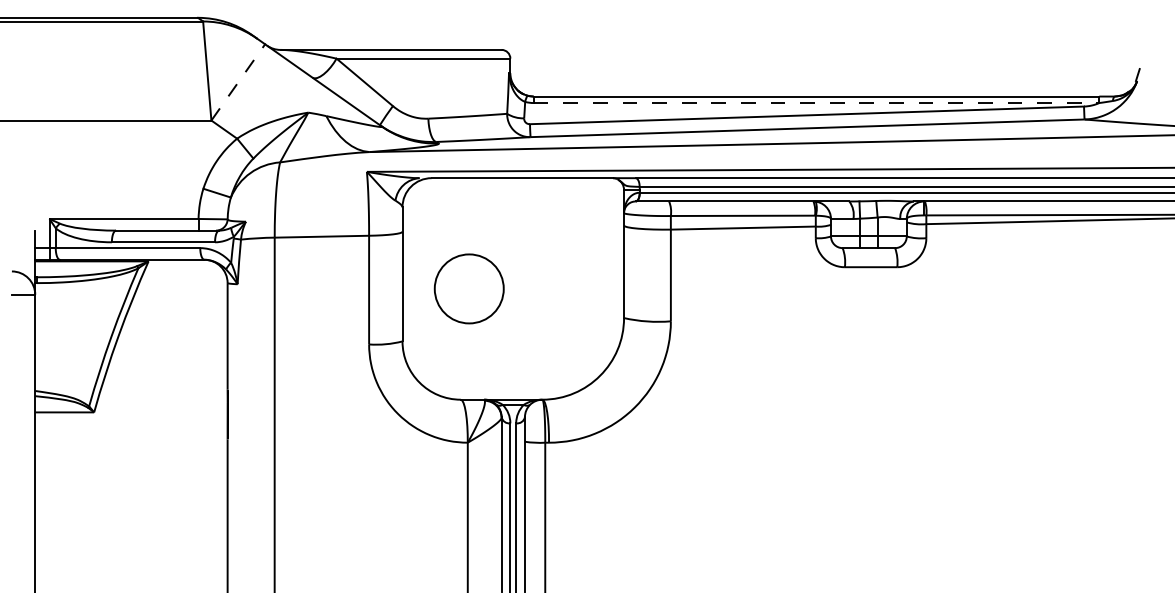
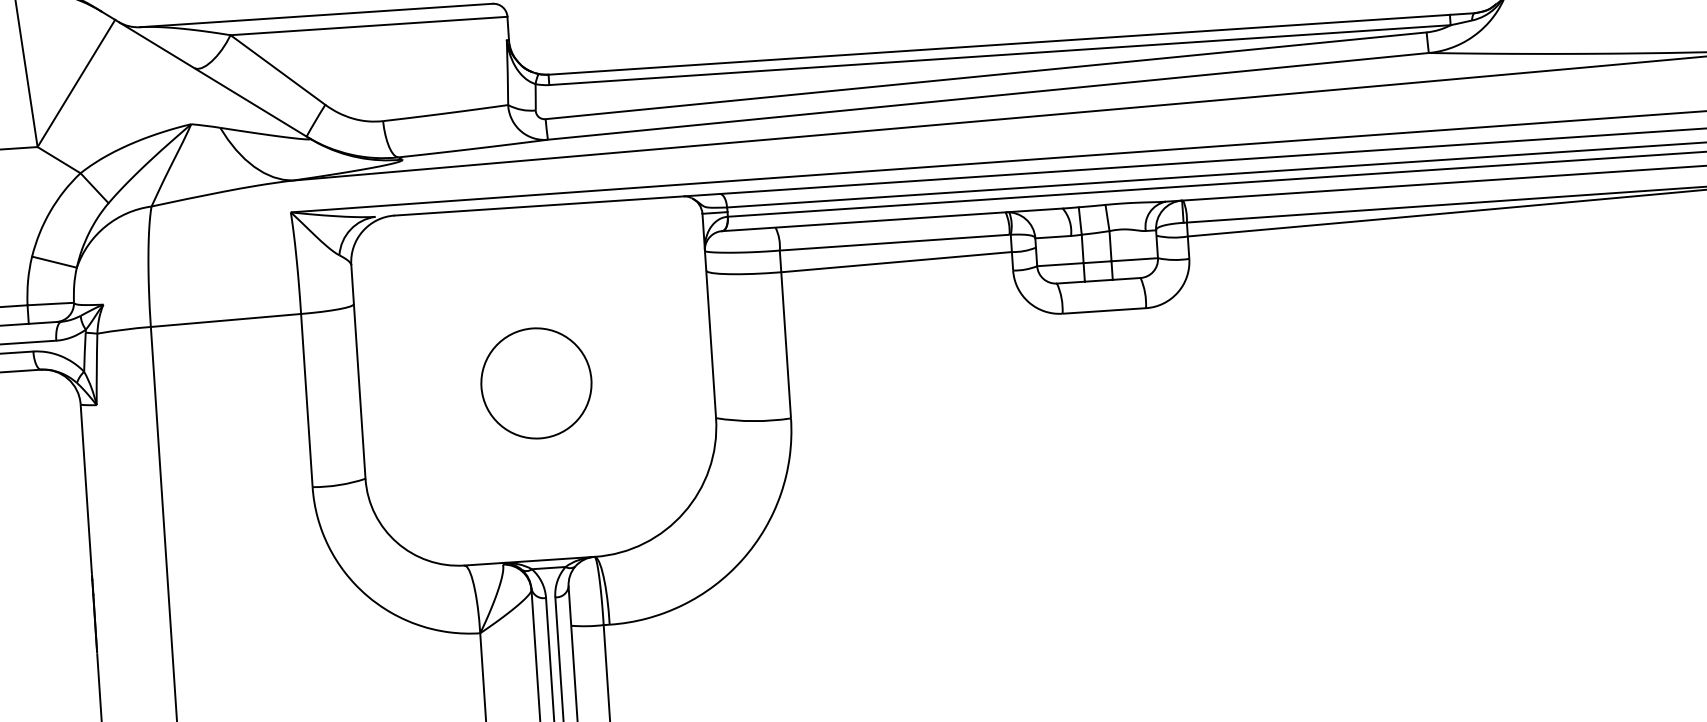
line: (238, 82) -> (76, 83), dashed -> solid
line: (816, 103) -> (1000, 55), dashed -> solid
circle: (468, 288) -> (535, 382), moved

